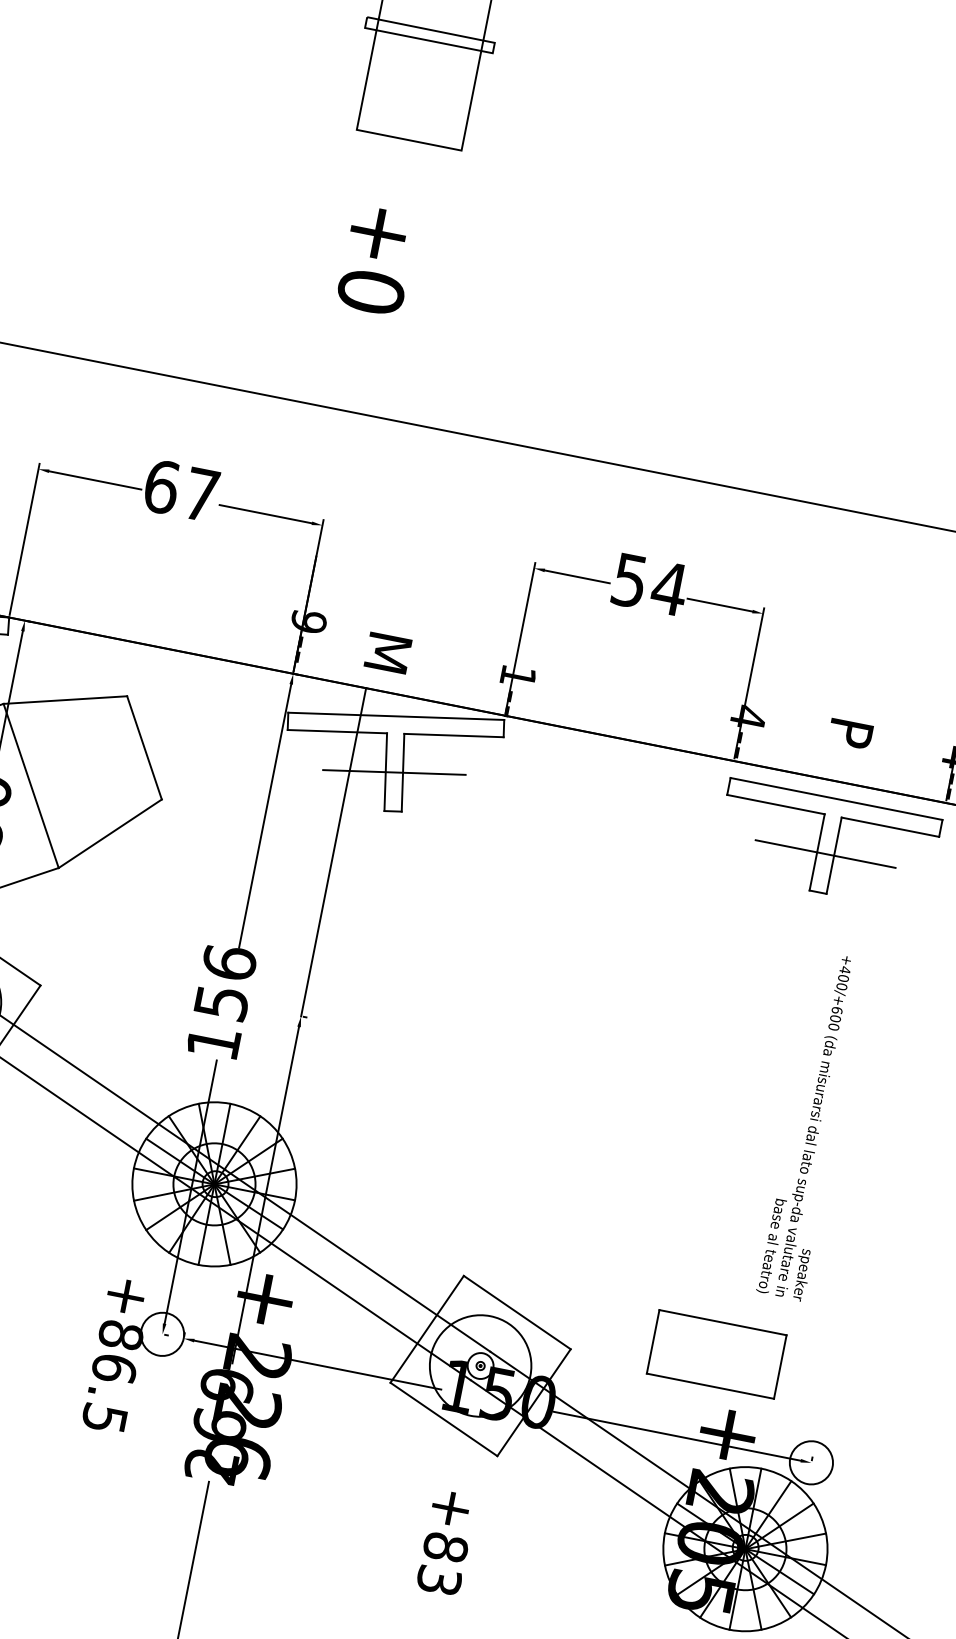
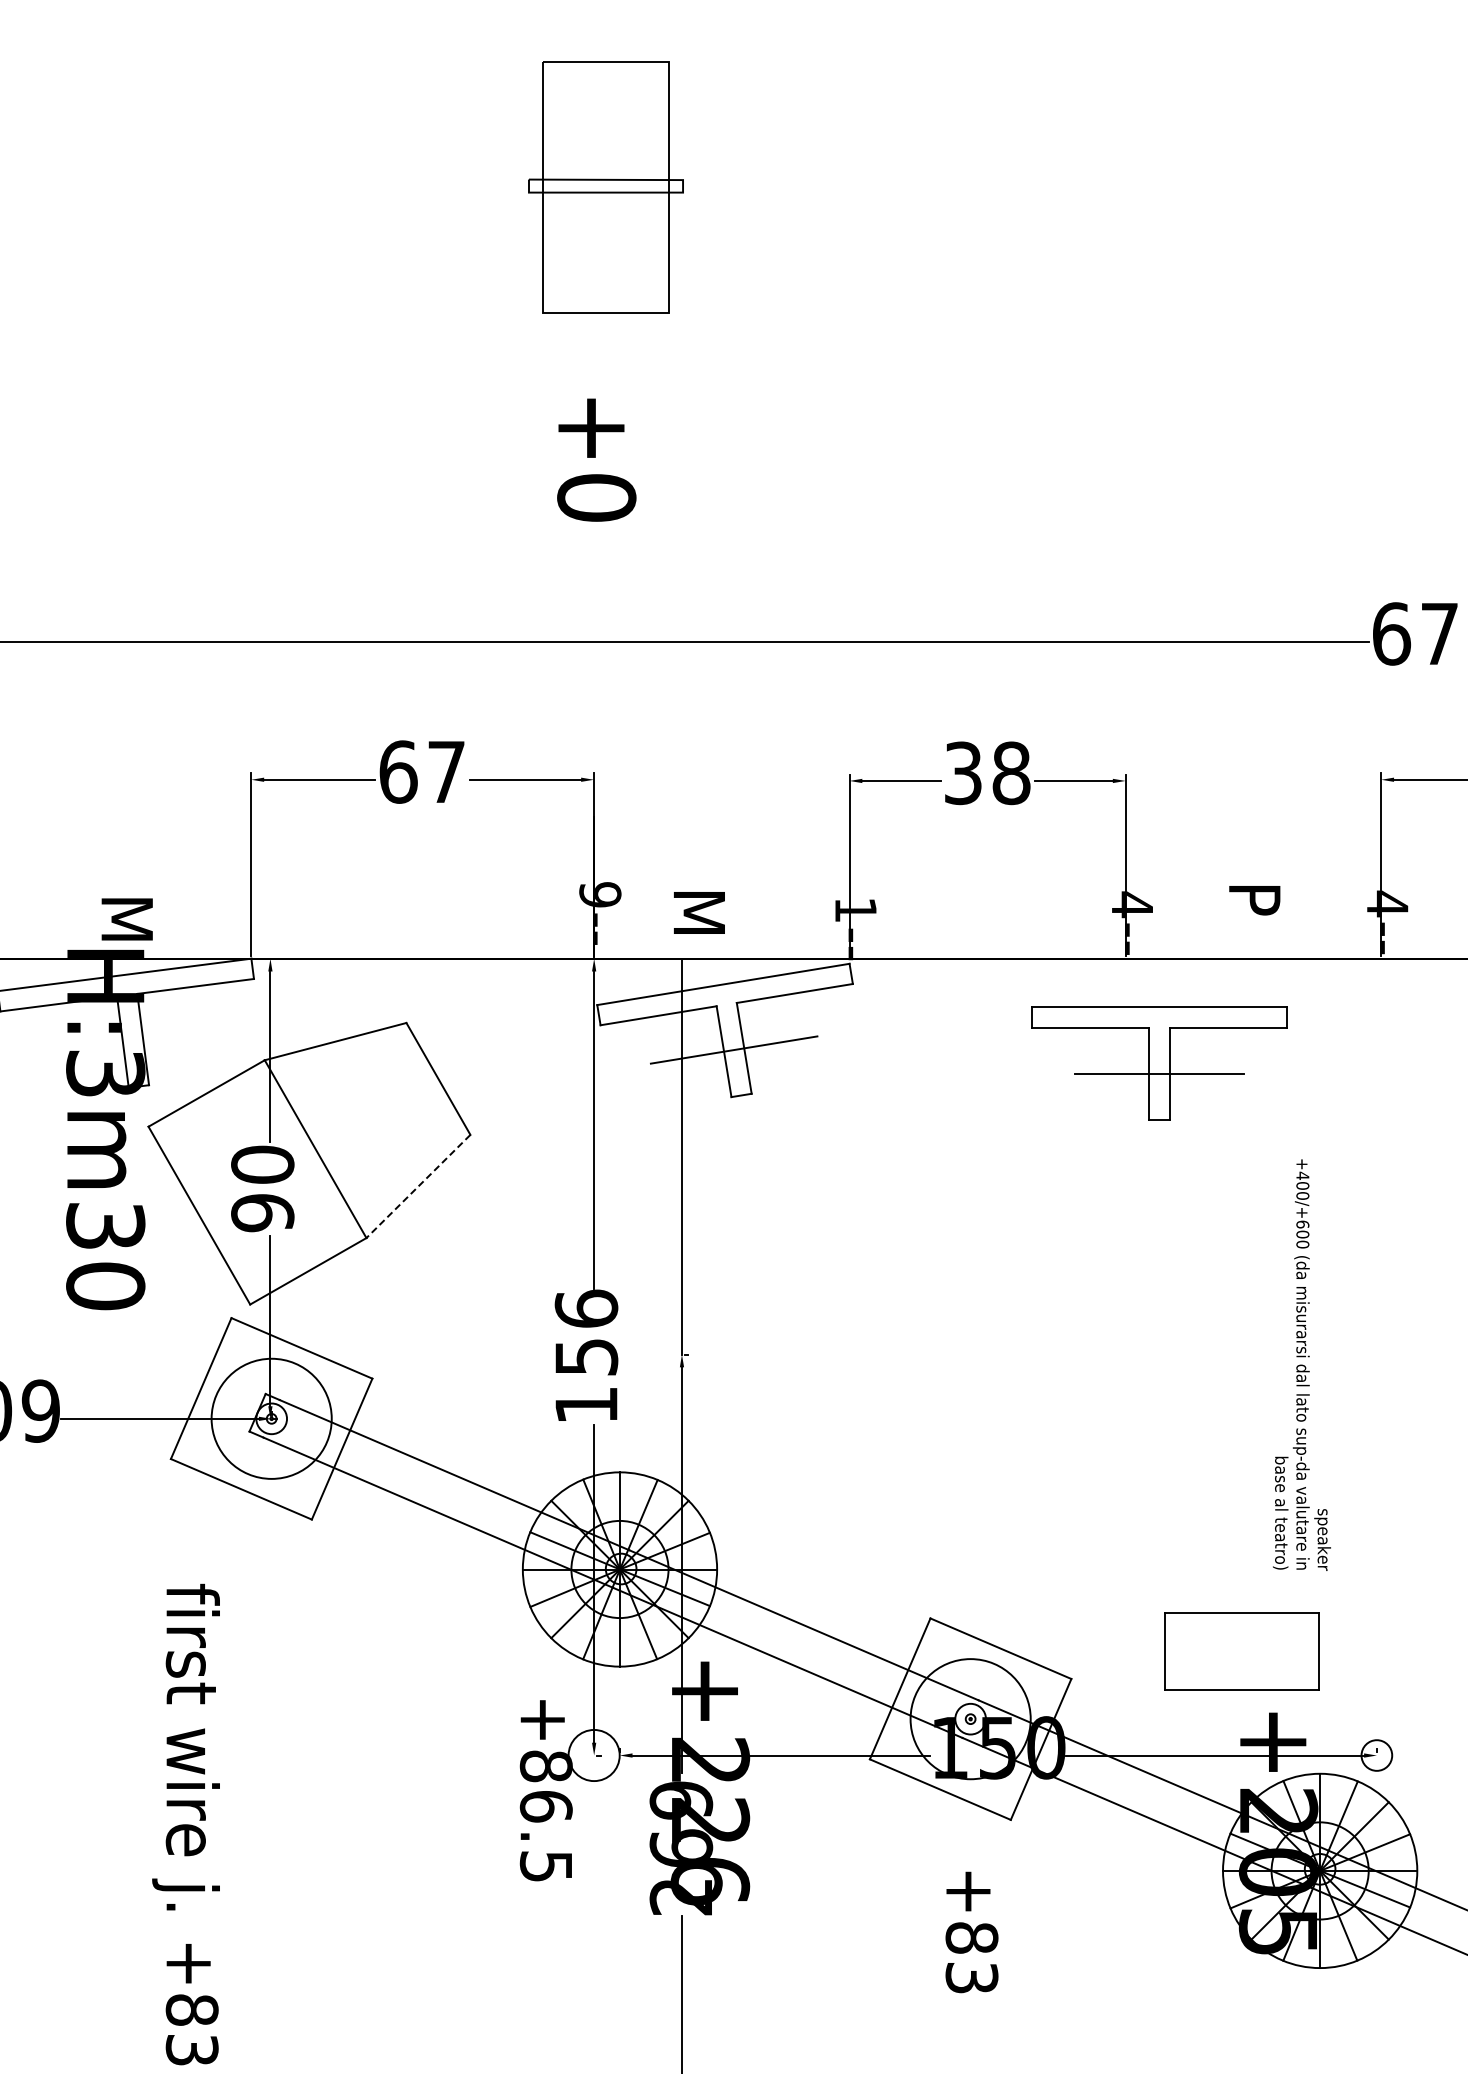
text: (650, 584) -> (988, 773), 54 -> 38
line: (110, 833) -> (418, 1186), solid -> dashed
part: (827, 845) -> (1159, 1063), moved
circle: (811, 1462) -> (1376, 1755), size x0.6

